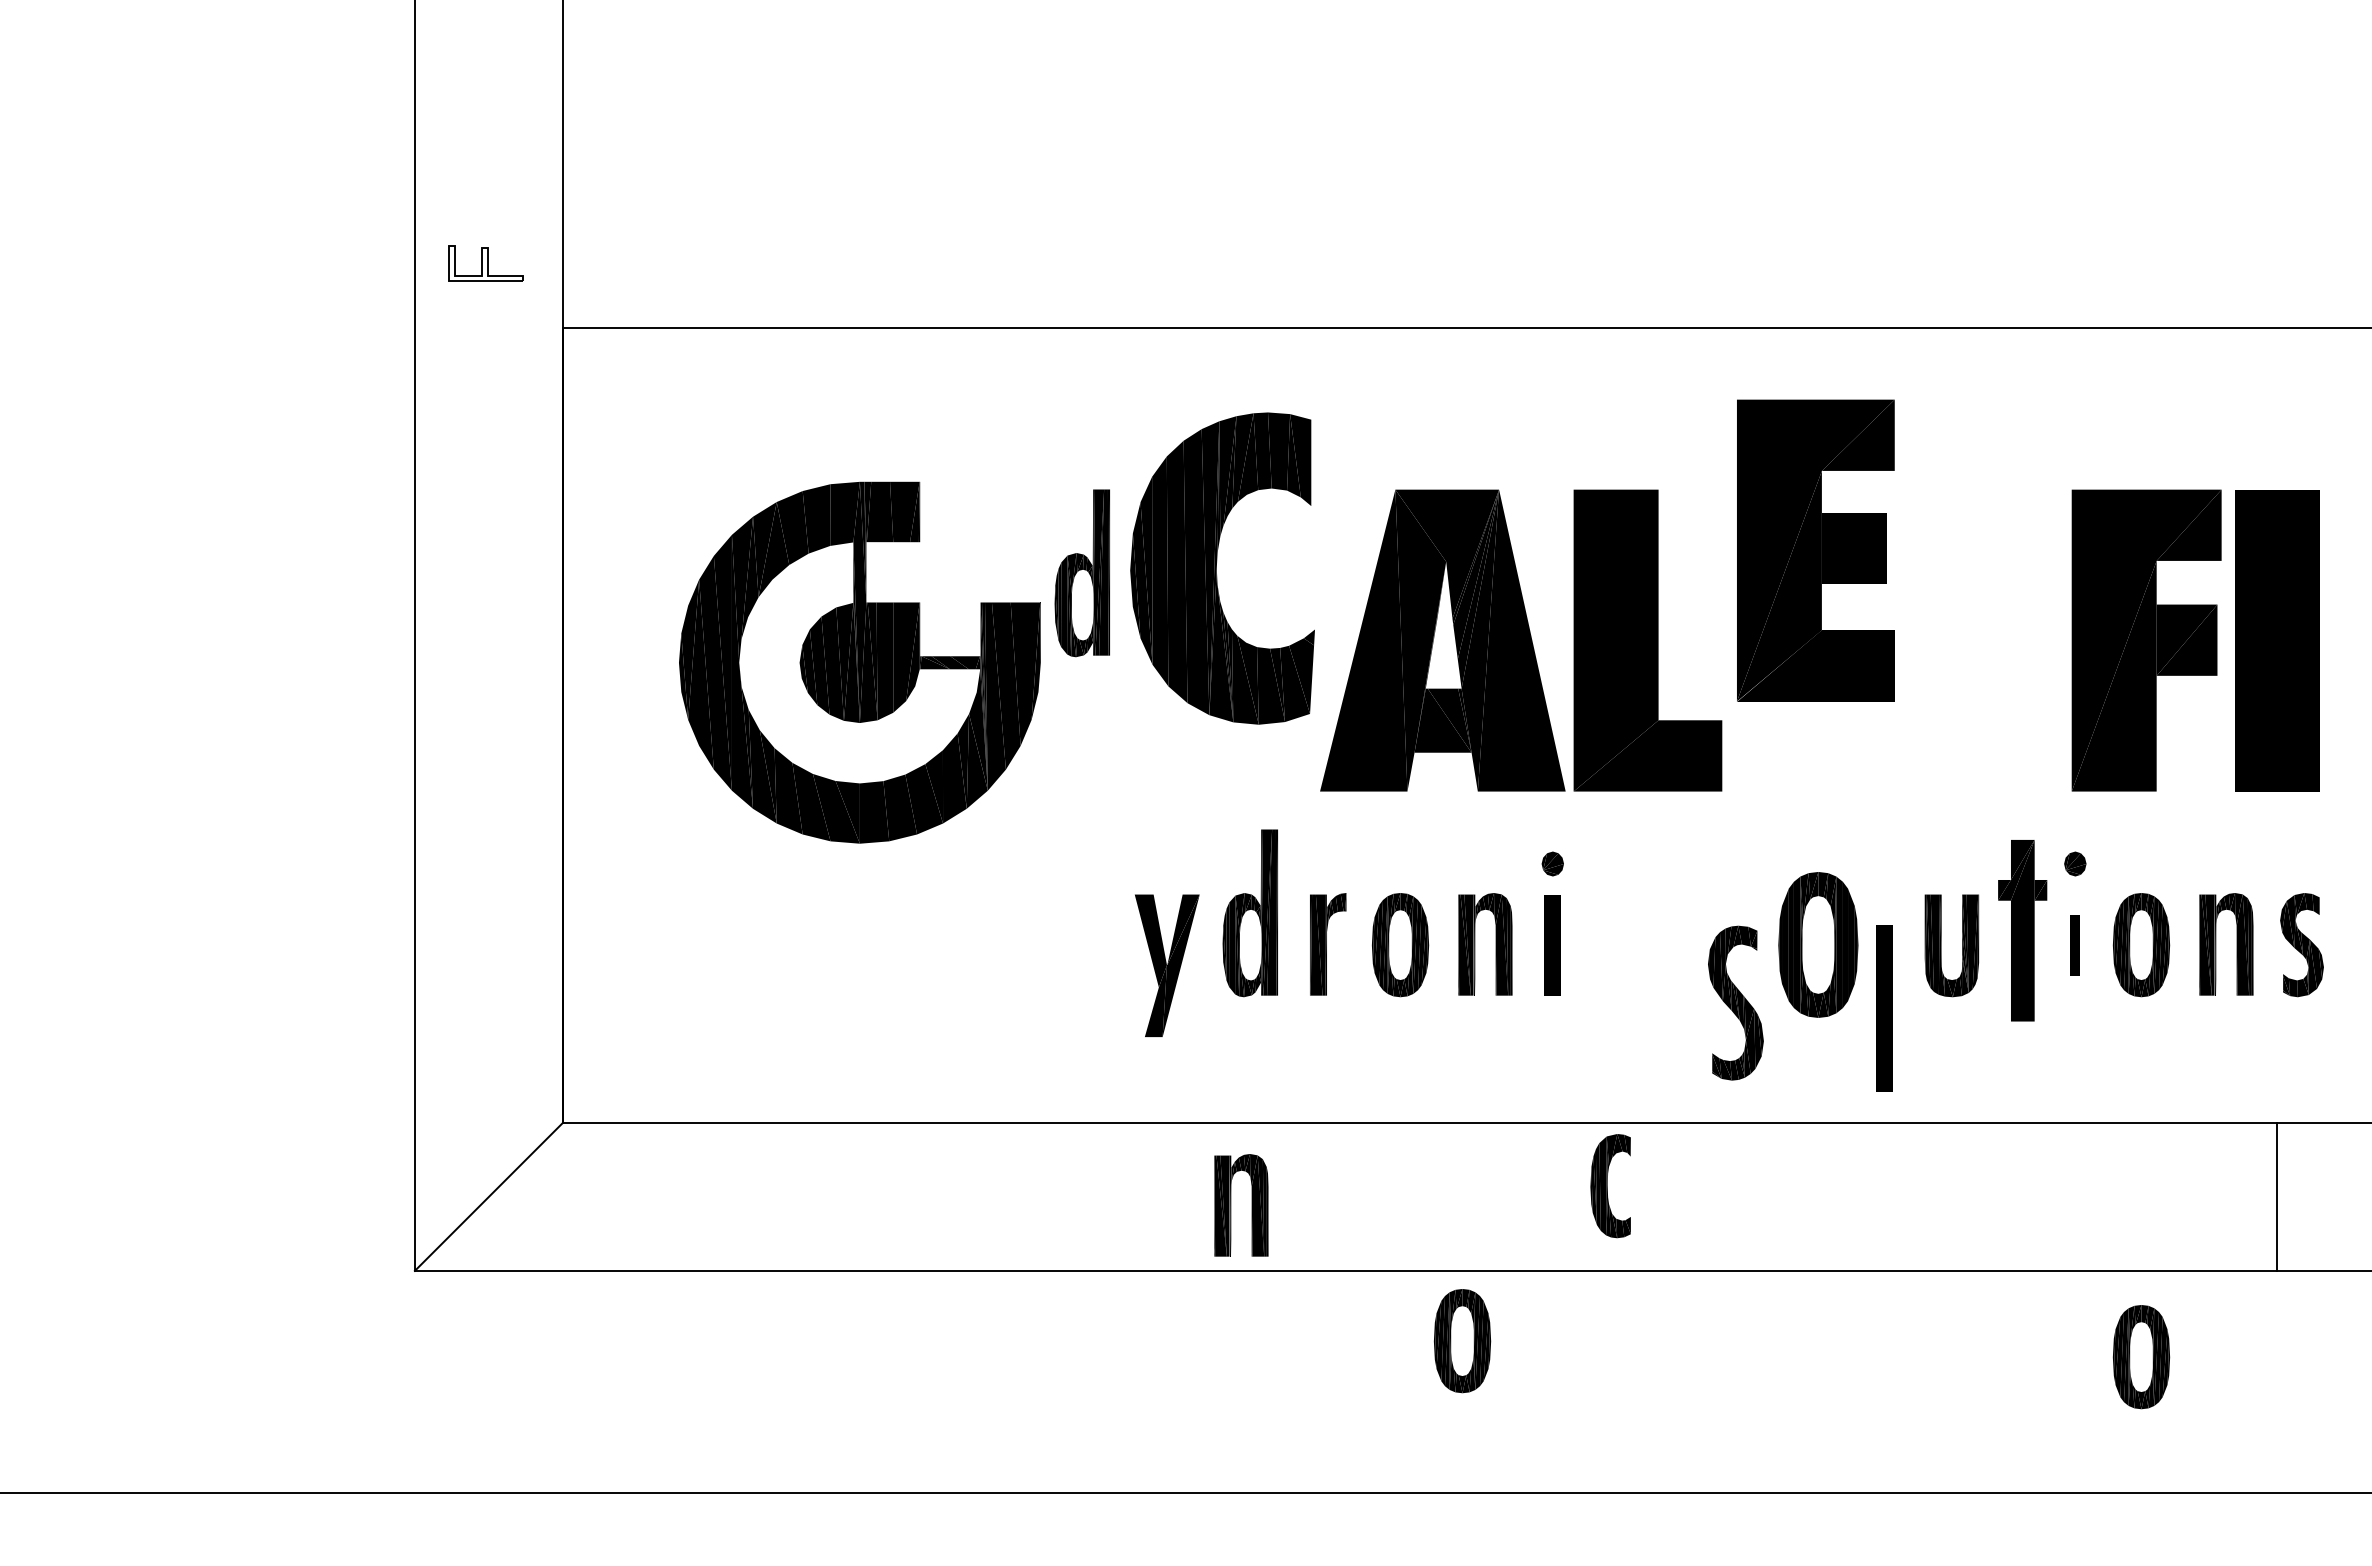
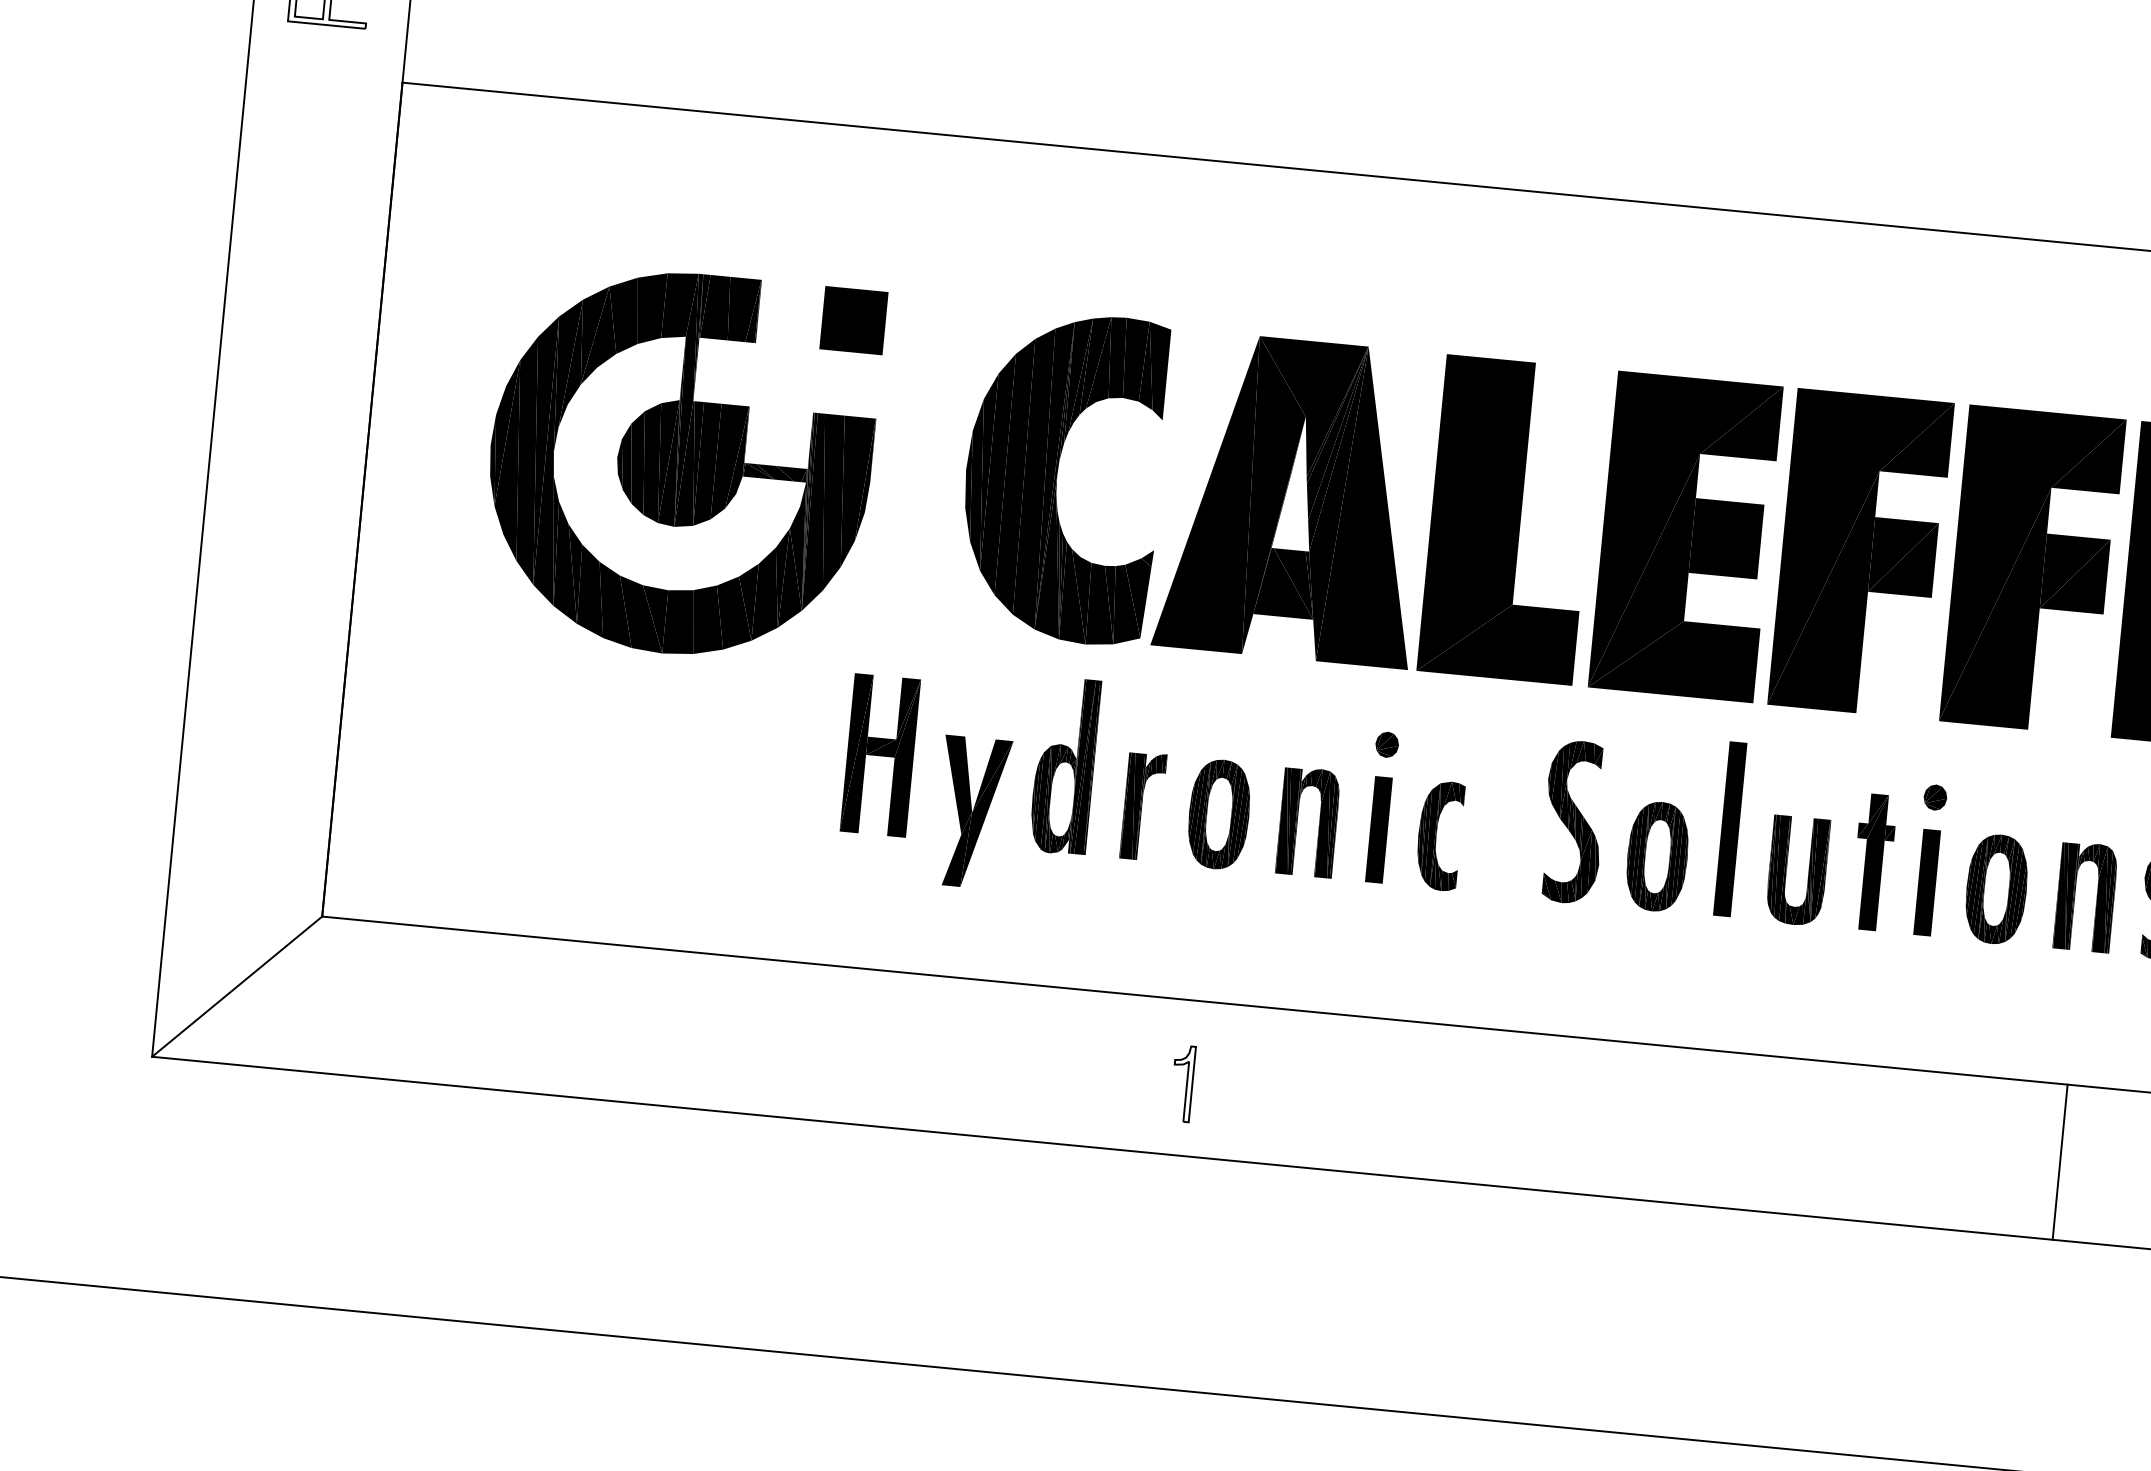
part: (1010, 511) -> (853, 320), added
part: (1815, 550) -> (1685, 536), moved
part: (1222, 568) -> (1063, 476), moved
part: (1081, 573) -> (922, 392), removed
part: (1982, 640) -> (1860, 553), added
part: (1074, 919) -> (879, 754), added
part: (2022, 930) -> (1873, 862), size x0.71
part: (1817, 945) -> (1656, 857), size x0.71
part: (2075, 945) -> (1927, 883), size x1.67
part: (1735, 1002) -> (1573, 821), moved
part: (1884, 1008) -> (1730, 829), moved
part: (1610, 1186) -> (1439, 836), moved
line: (2277, 1196) -> (2060, 1161), moved
part: (1390, 1202) -> (1182, 1083), added
part: (1231, 1205) -> (1015, 1070), removed
part: (1462, 1341) -> (1244, 1236), removed
part: (2141, 1357) -> (1955, 1322), removed

